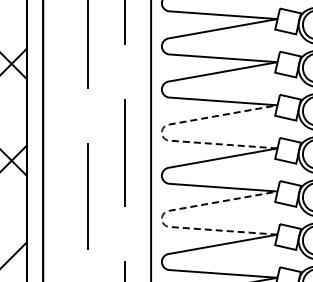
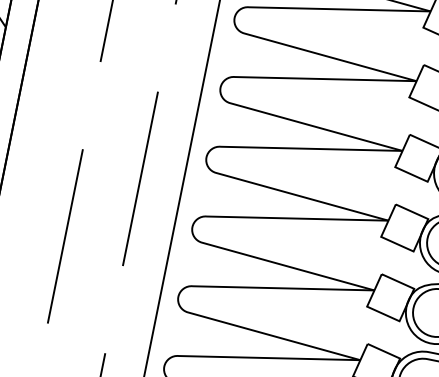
line: (161, 131) -> (206, 155), dashed -> solid
line: (161, 218) -> (177, 296), dashed -> solid

